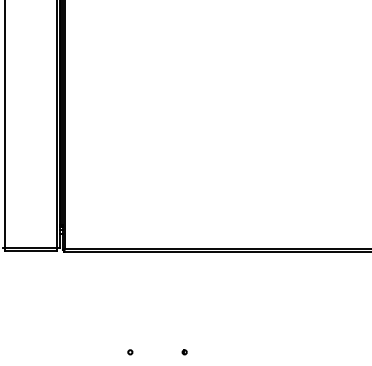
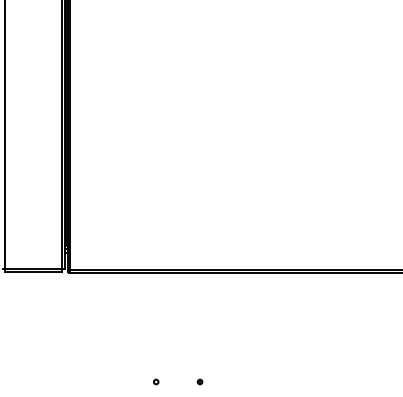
circle: (130, 351) -> (156, 381), moved

